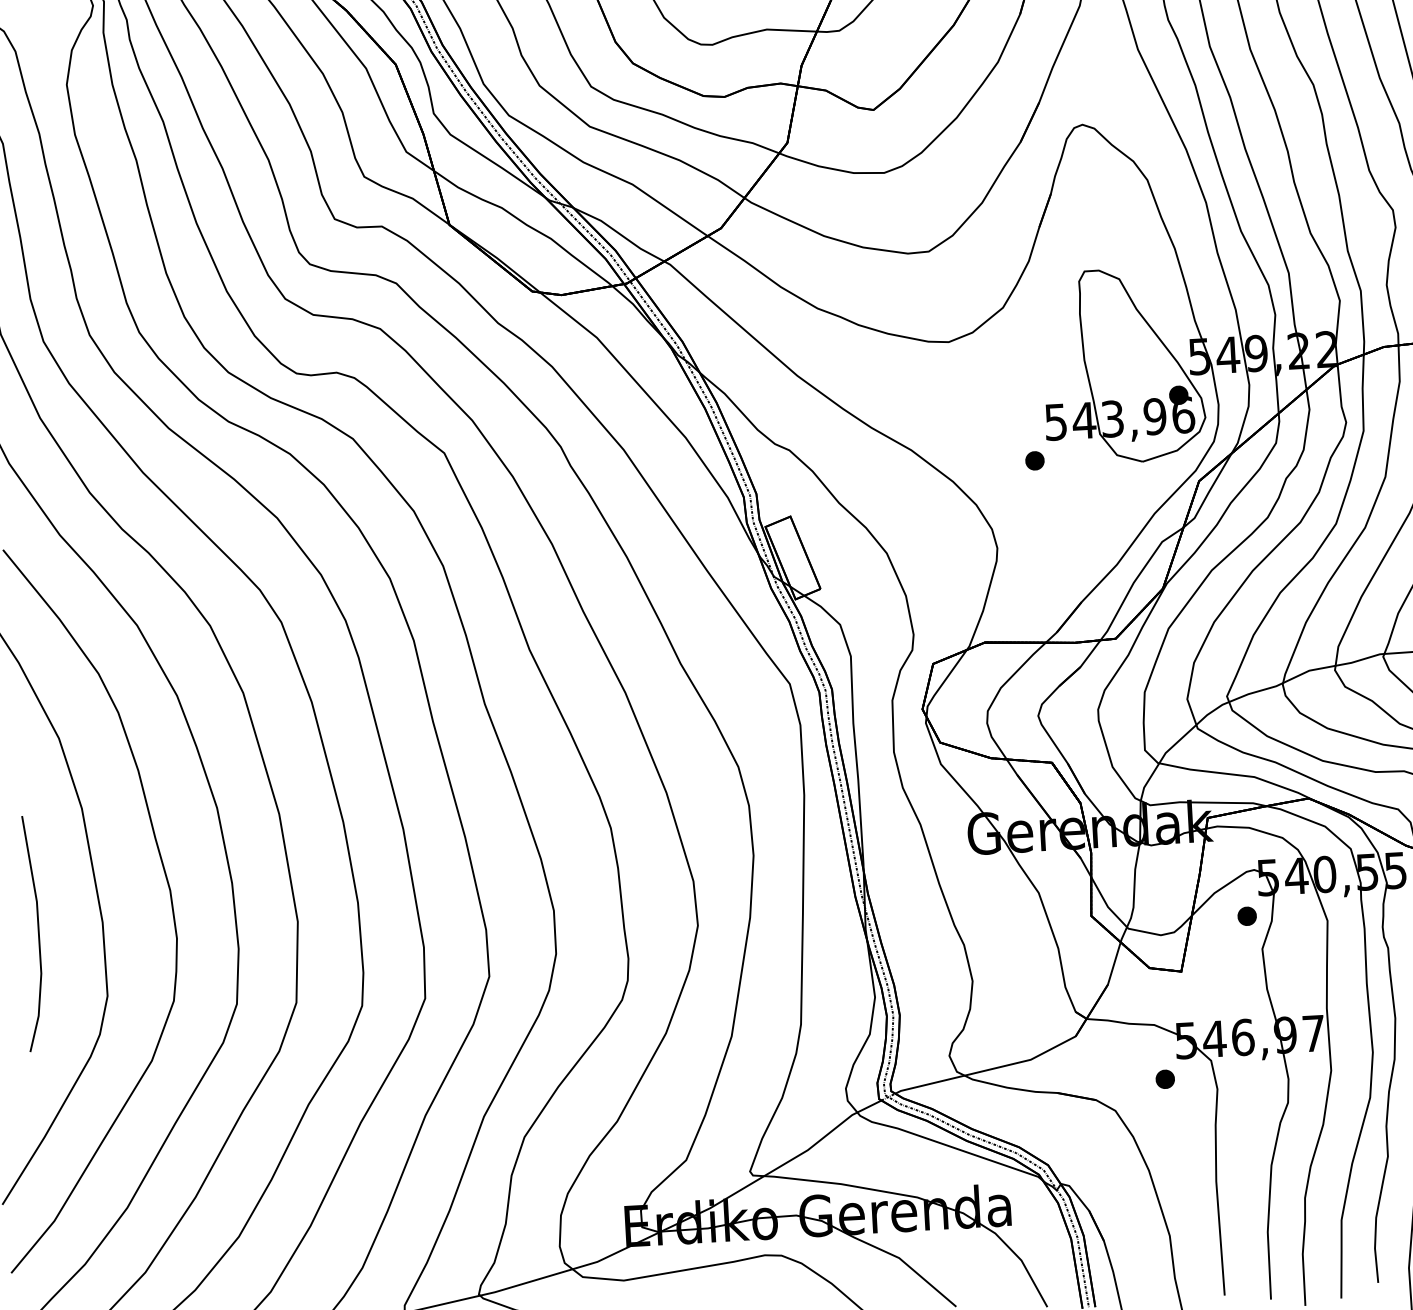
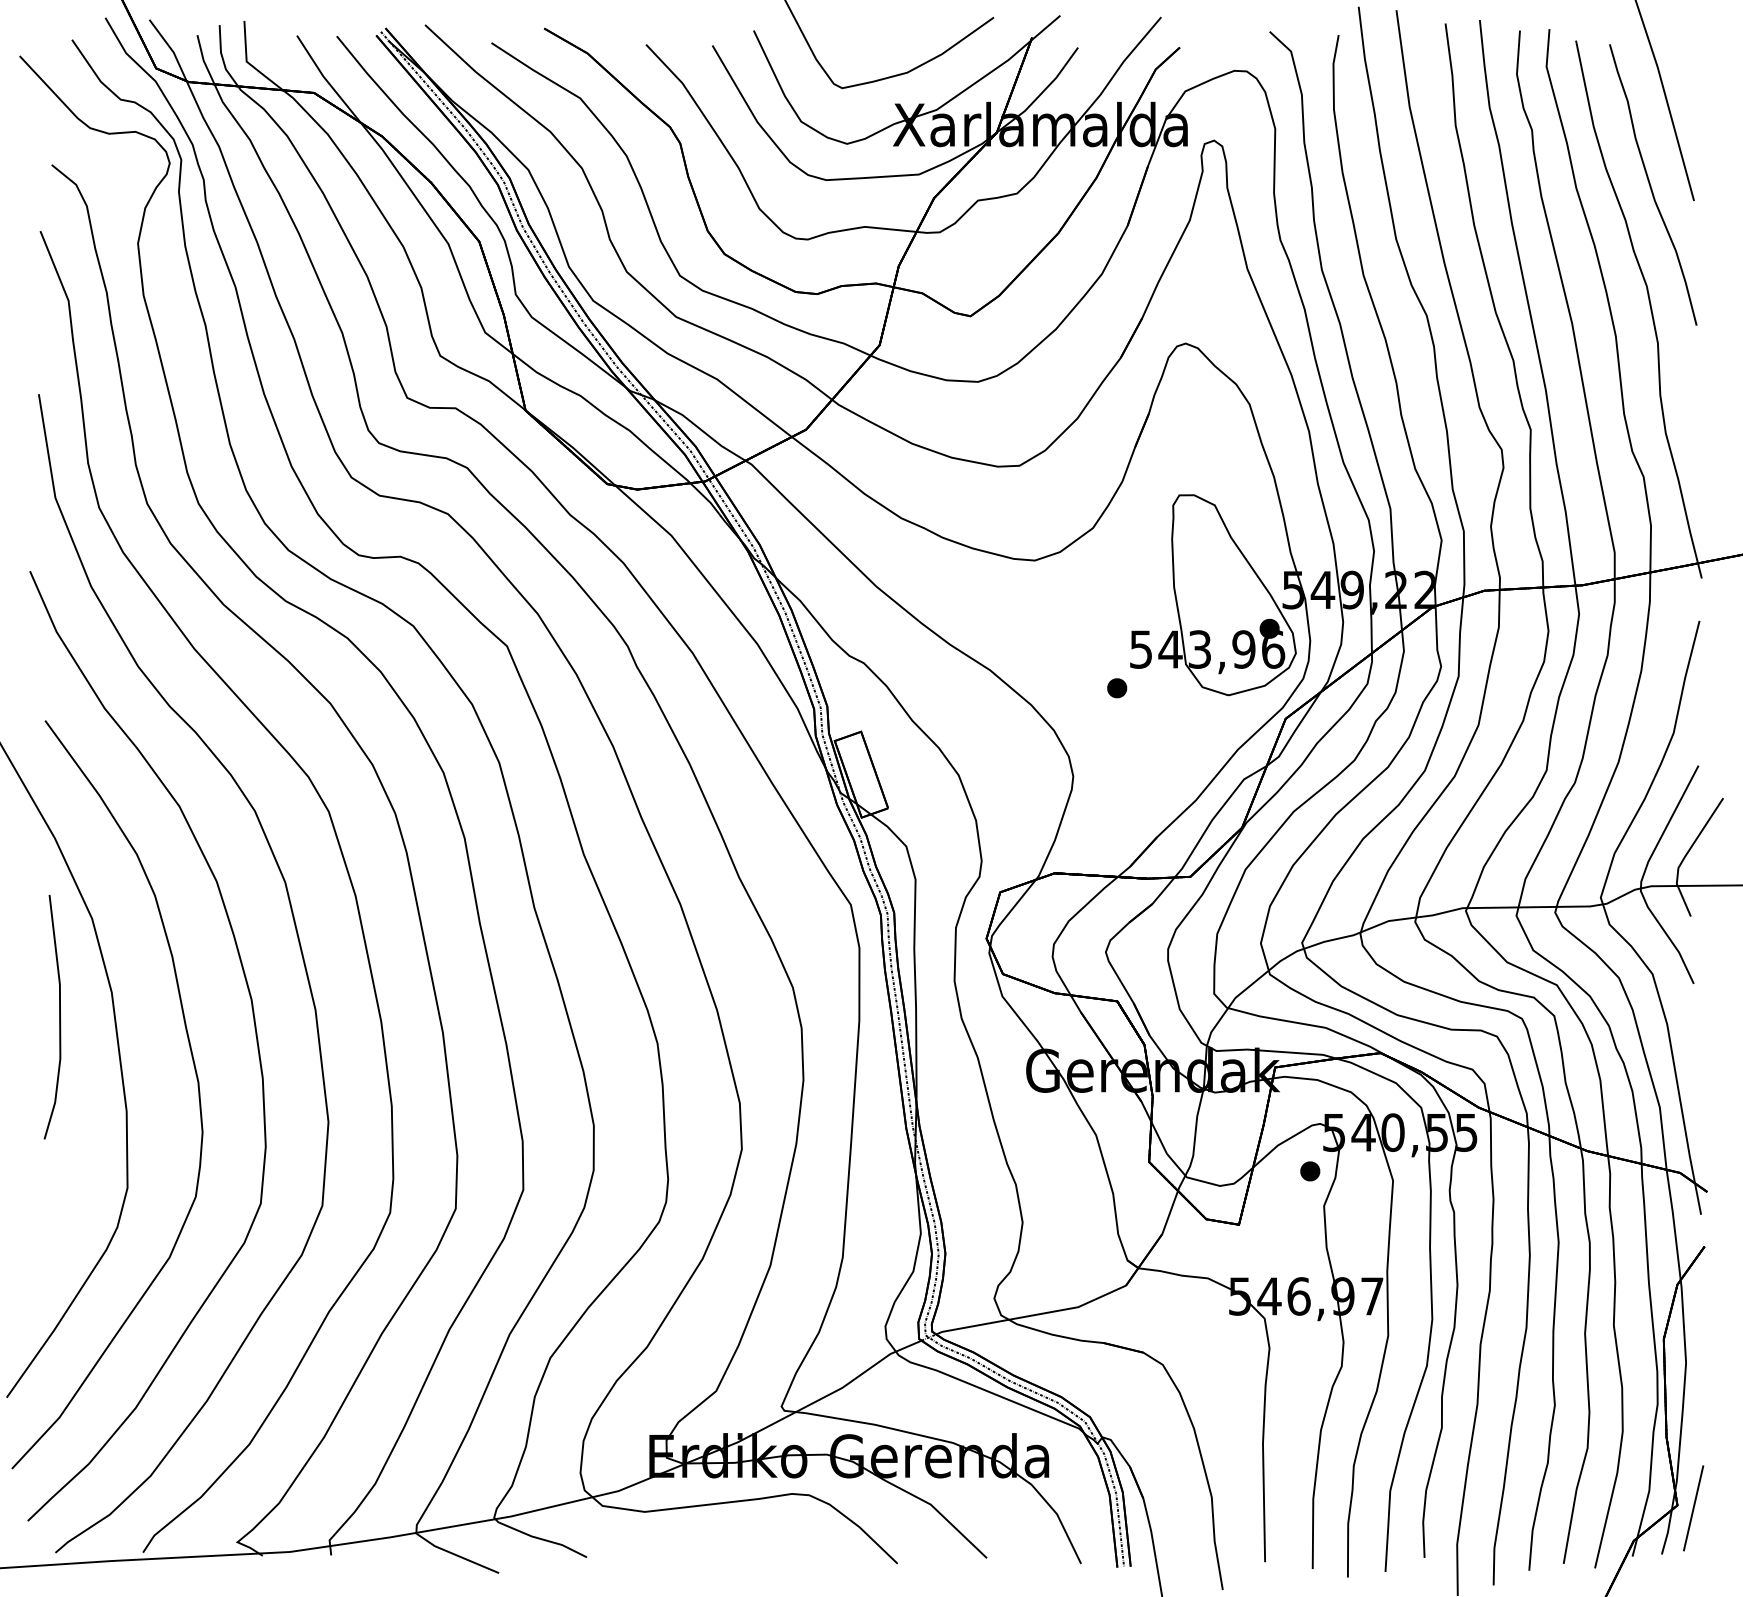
part: (38, 933) -> (59, 1017), moved
part: (1165, 1079) -> (1216, 1335), removed

